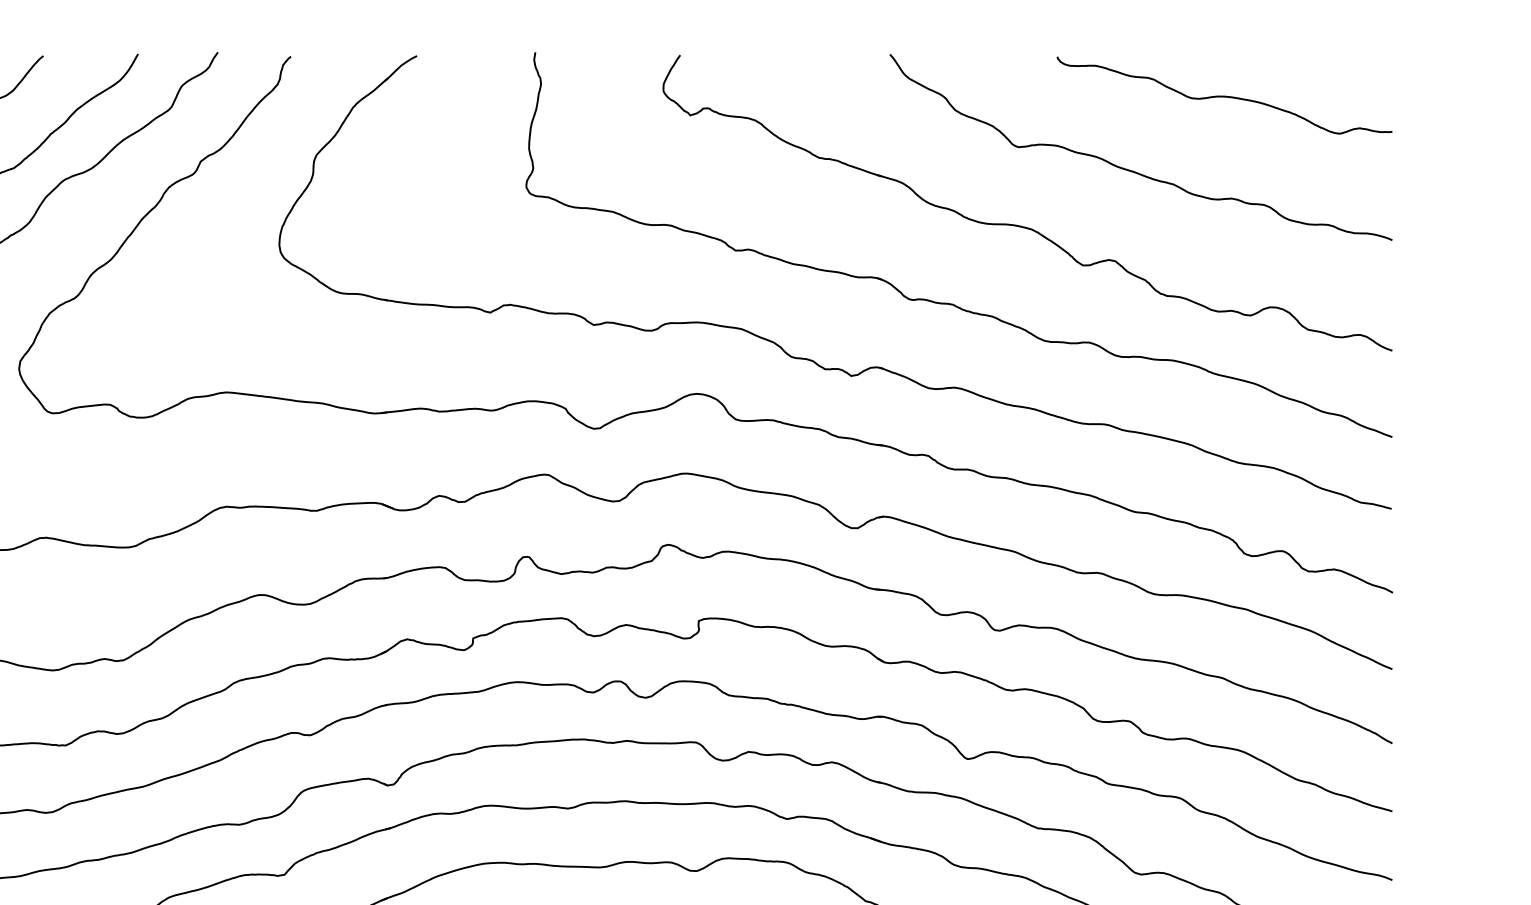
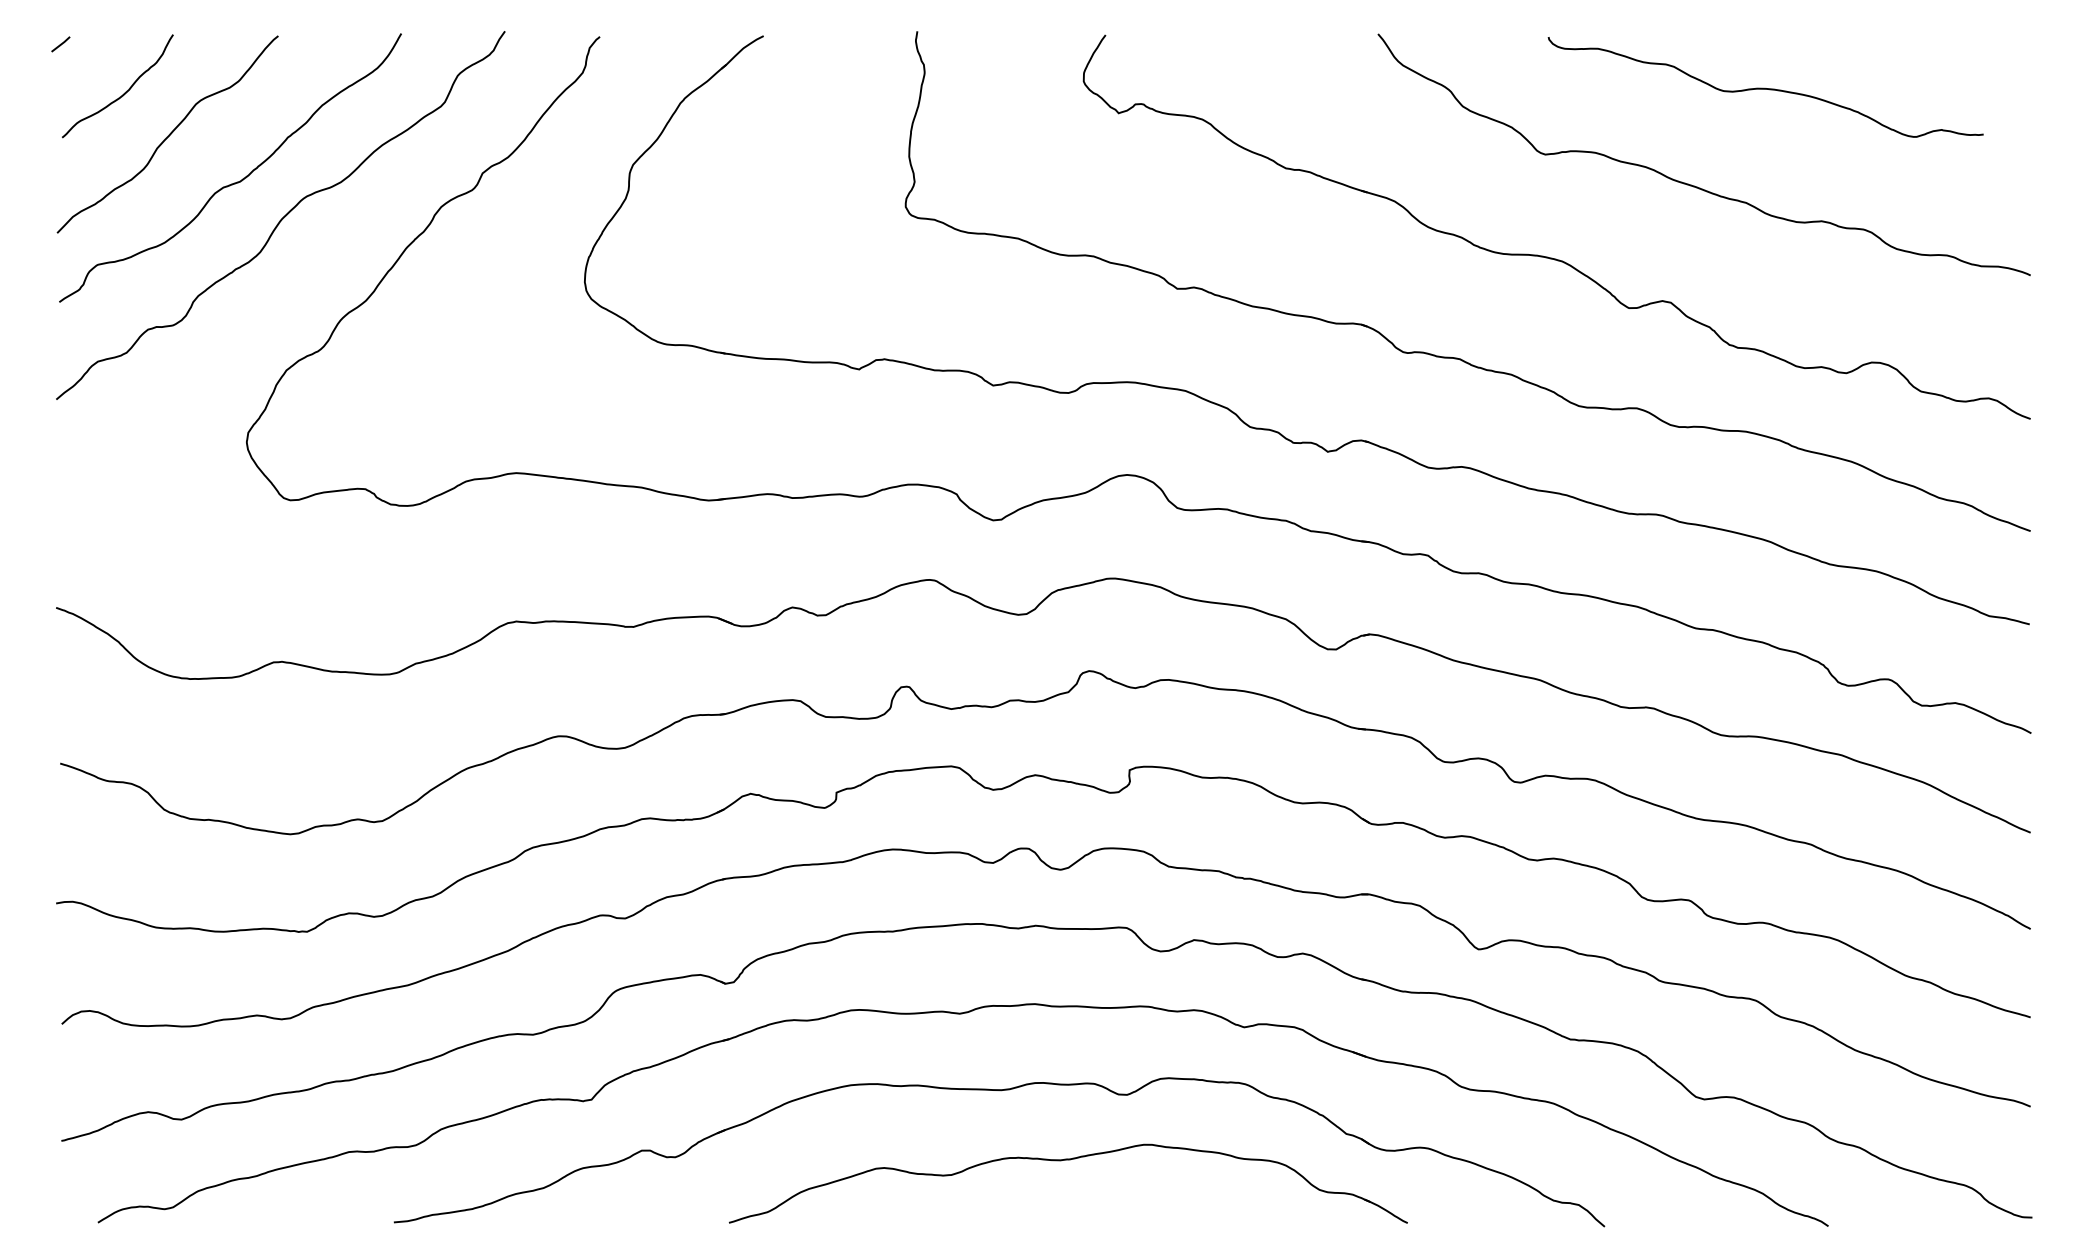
curve: (1223, 95) -> (1764, 87), moved

